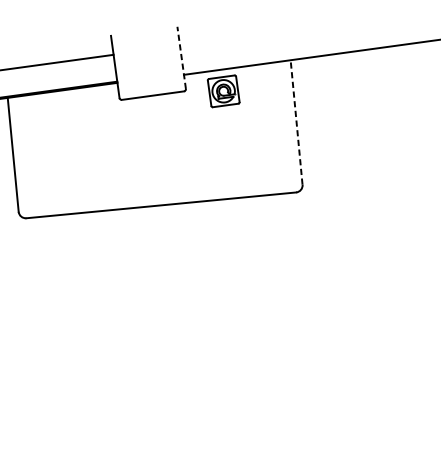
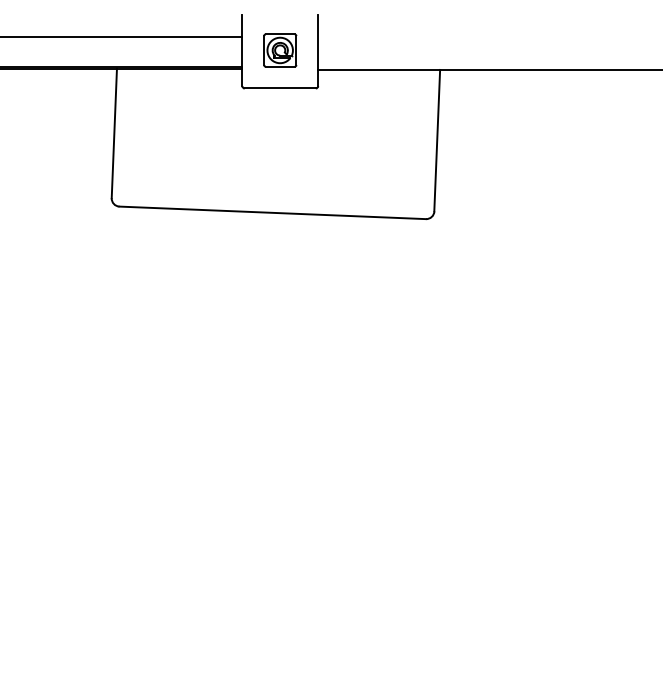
line: (181, 57) -> (318, 50), dashed -> solid
part: (223, 91) -> (280, 50), moved
line: (296, 122) -> (437, 140), dashed -> solid

